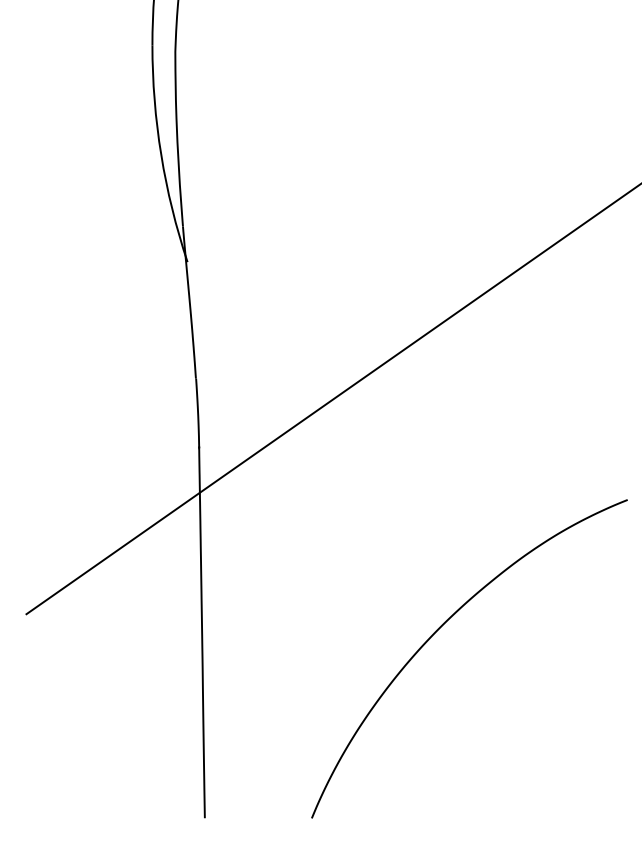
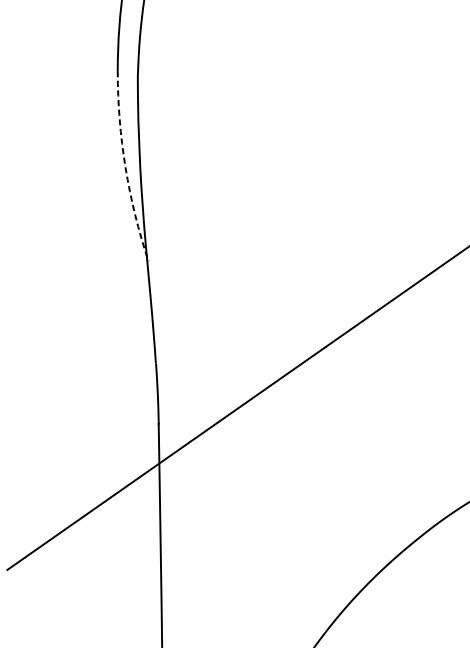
arc: (161, 155) -> (125, 167), solid -> dashed

